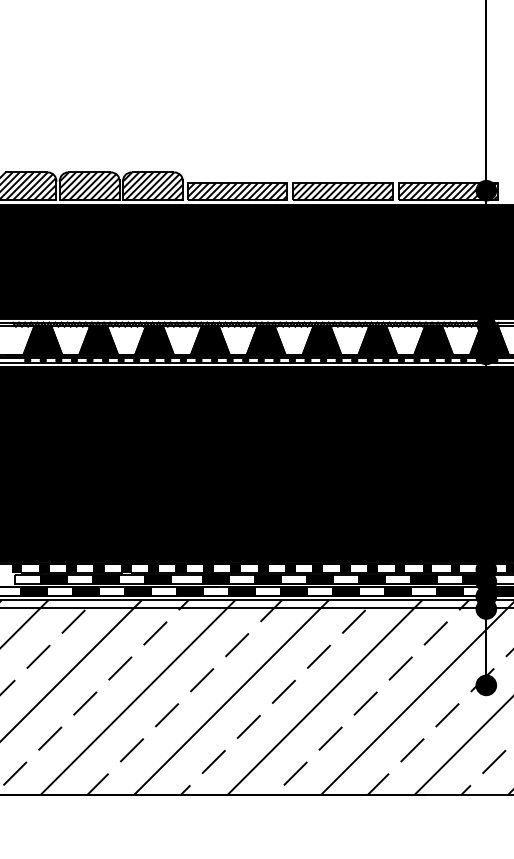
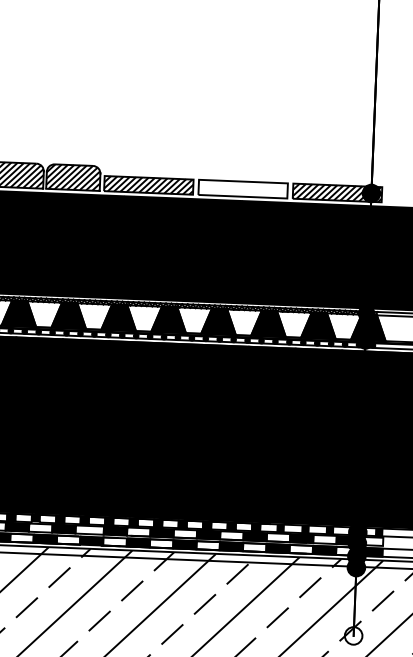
hatch: (342, 191) -> (242, 189), removed
fill: (486, 685) -> (353, 636), removed

